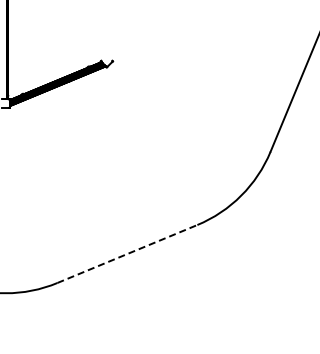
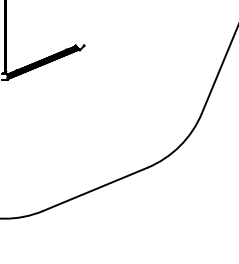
line: (127, 254) -> (95, 189), dashed -> solid

